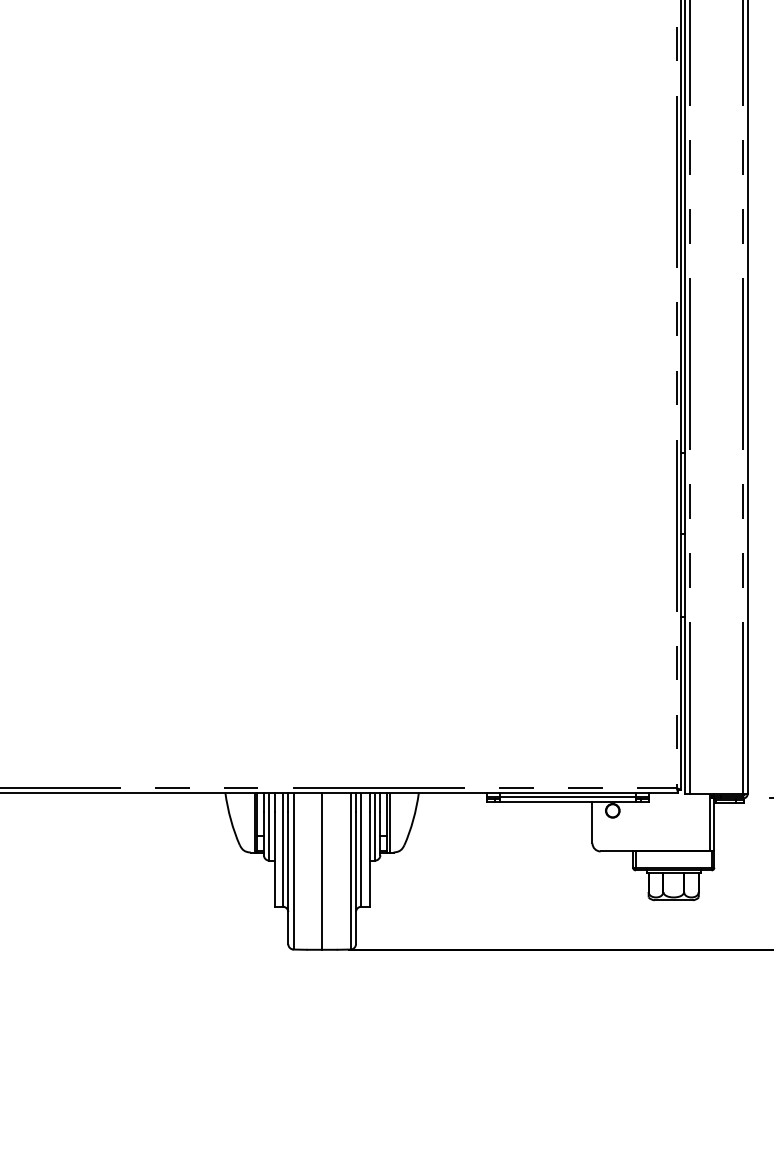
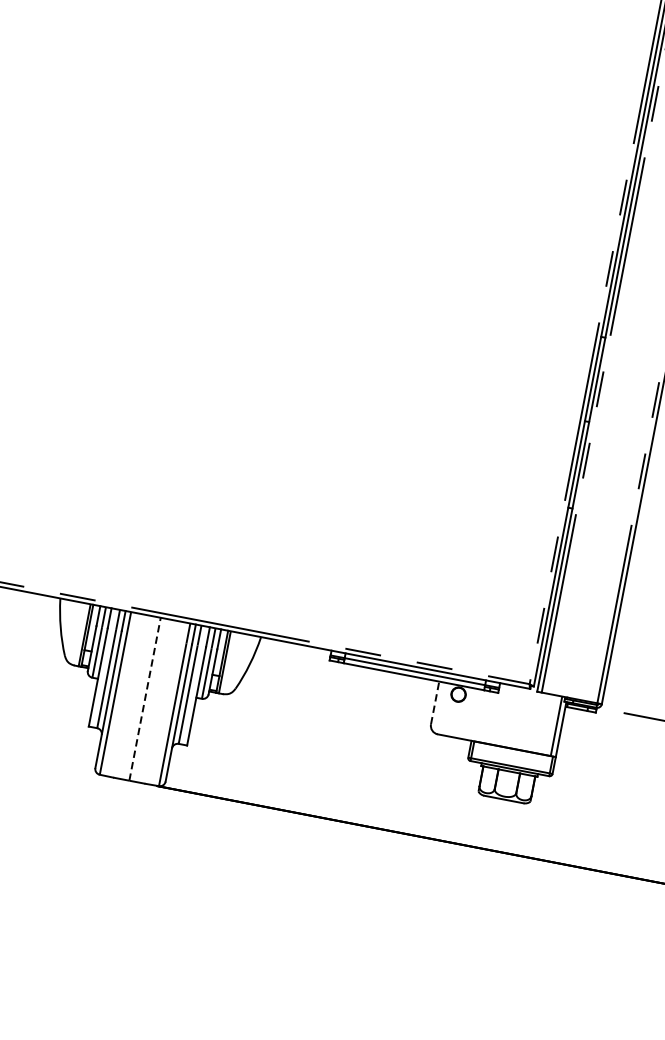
line: (592, 822) -> (435, 702), solid -> dashed
line: (322, 871) -> (145, 699), solid -> dashed

